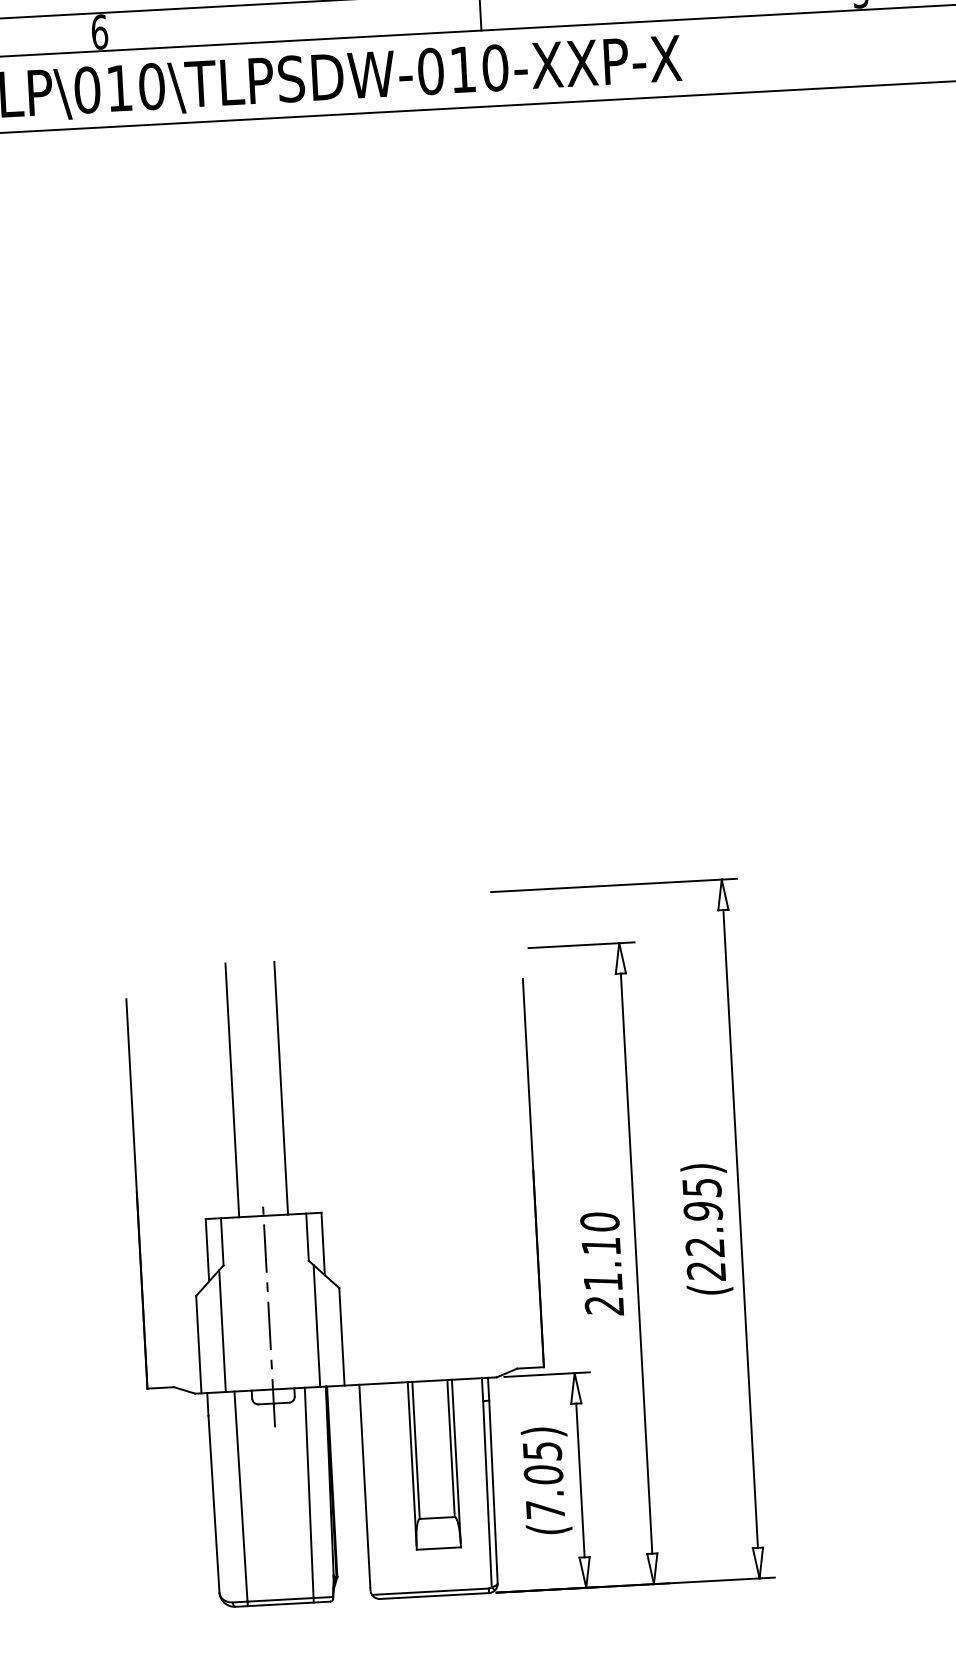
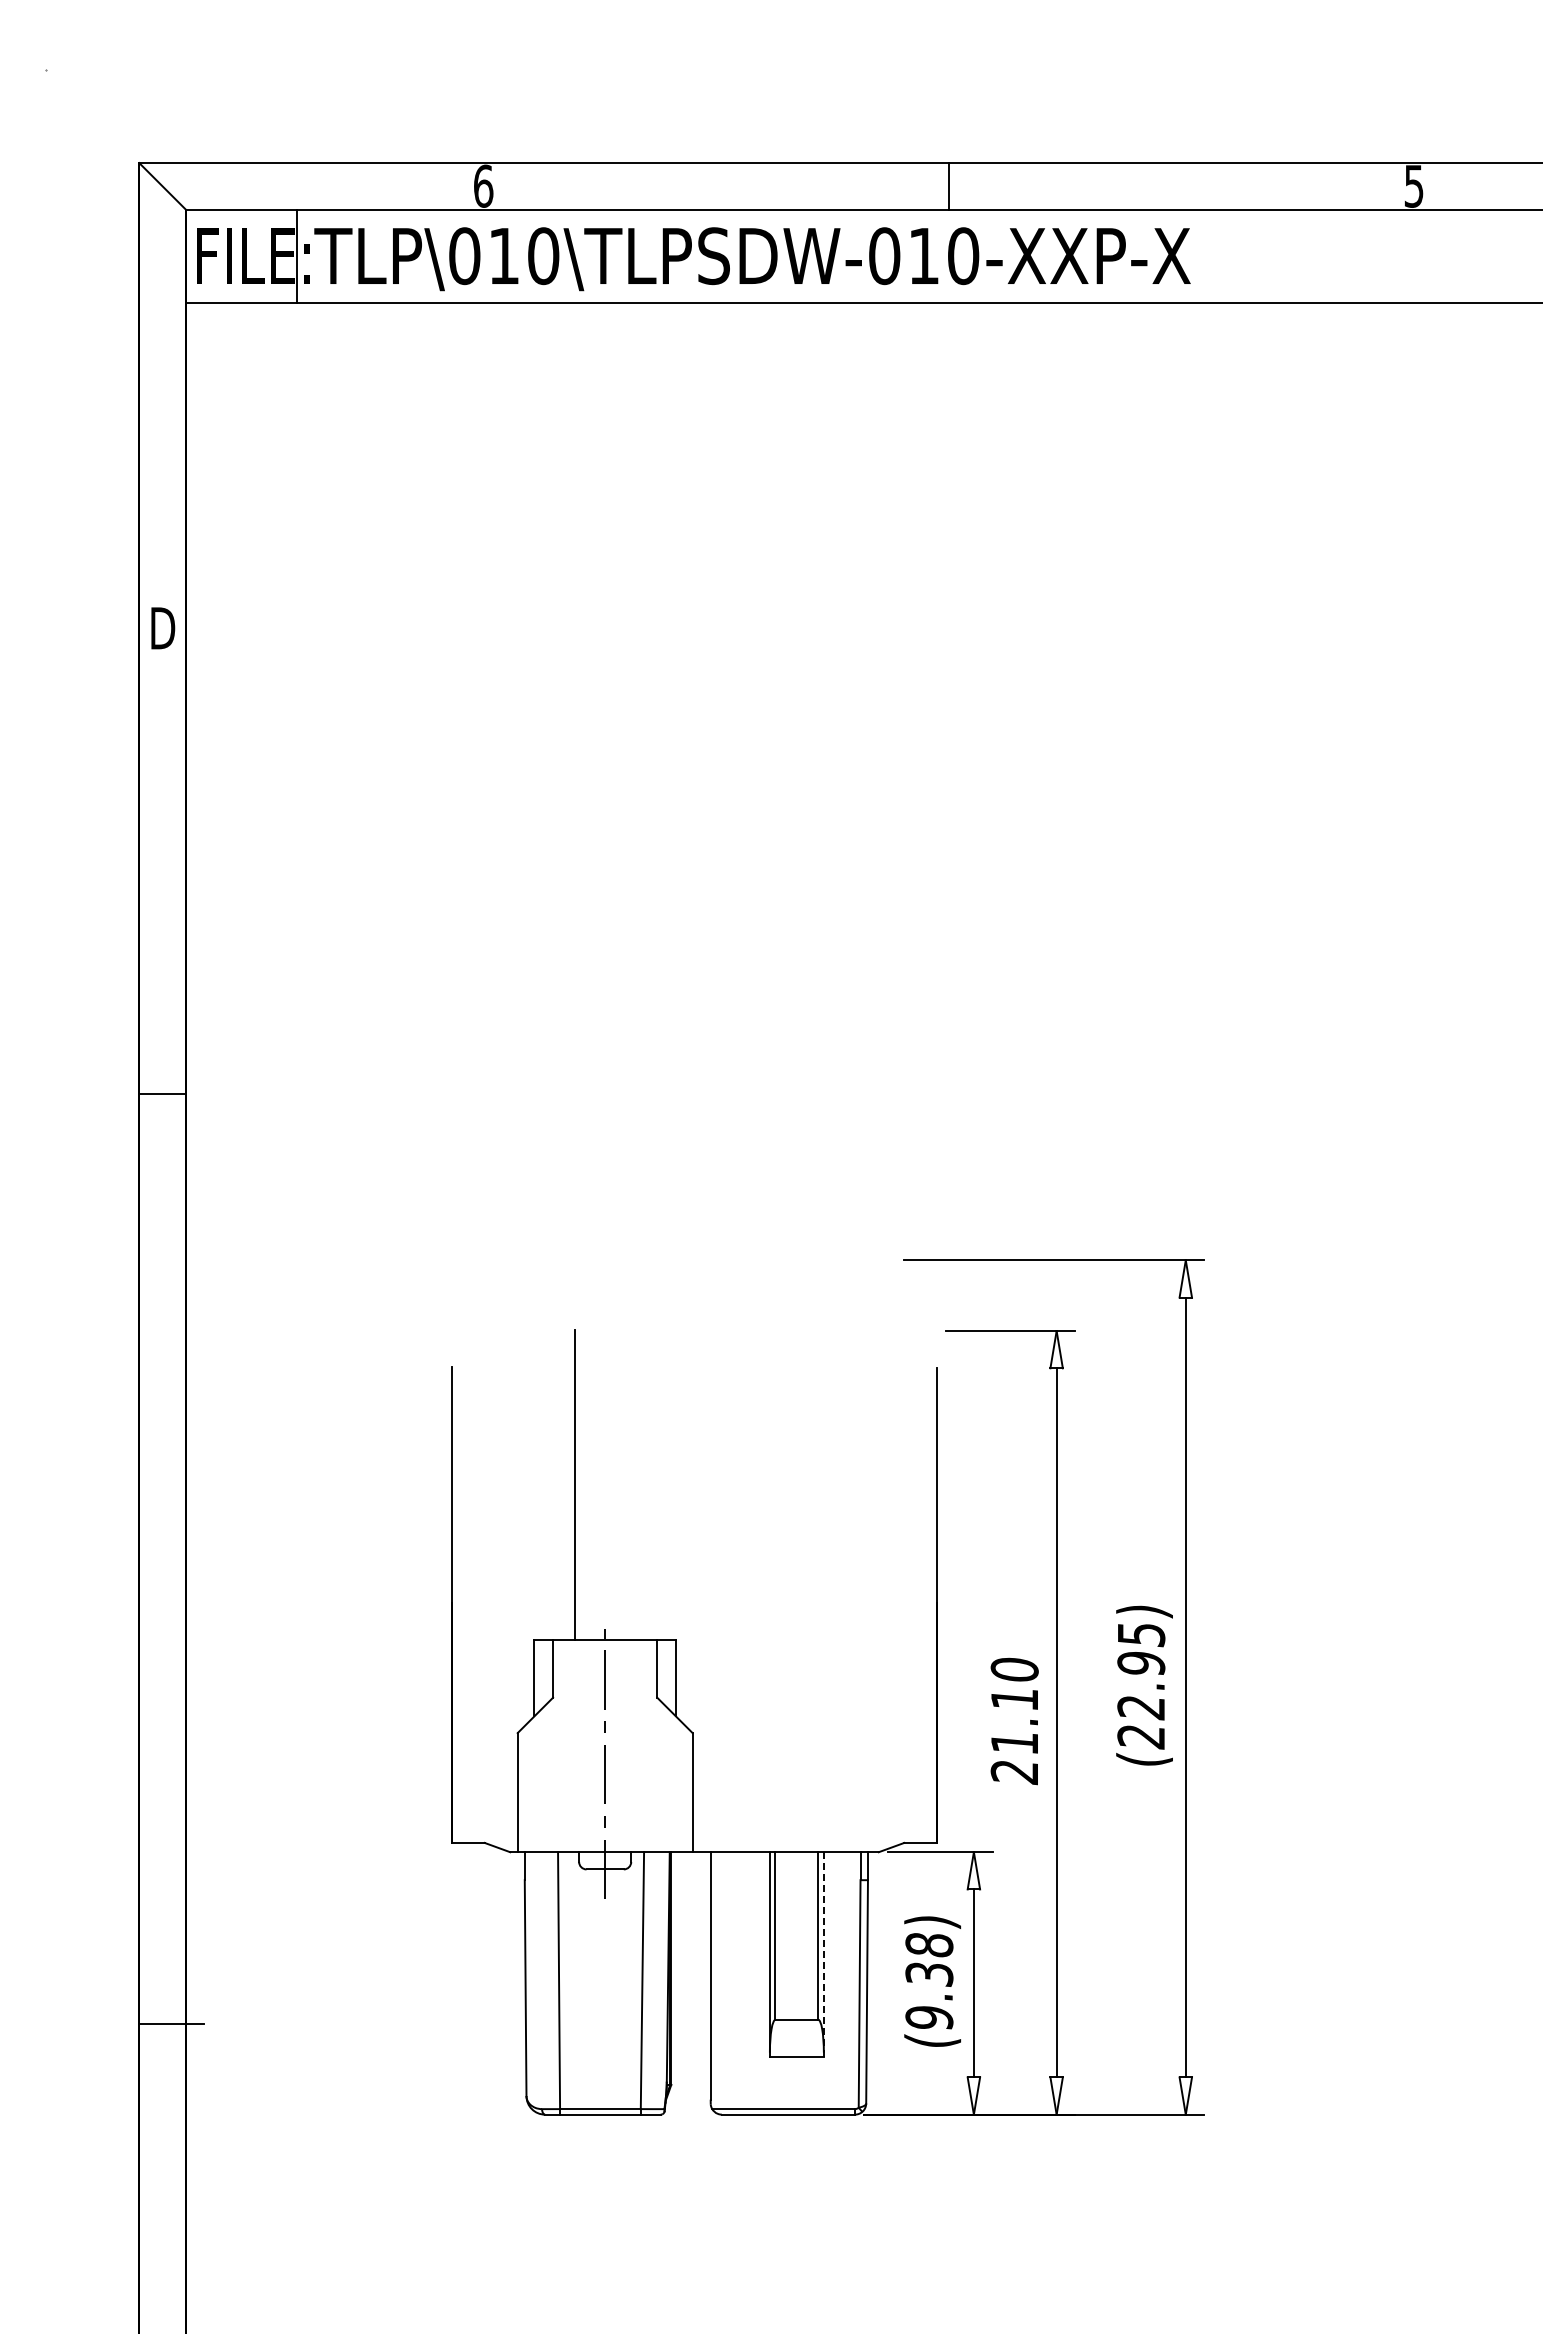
line: (281, 1088) -> (635, 1485), removed
line: (316, 1325) -> (662, 1777), removed
line: (222, 1330) -> (547, 1777), removed
line: (456, 1464) -> (823, 1955), solid -> dashed
text: (544, 1480) -> (929, 1981), (7.05) -> (9.38)

